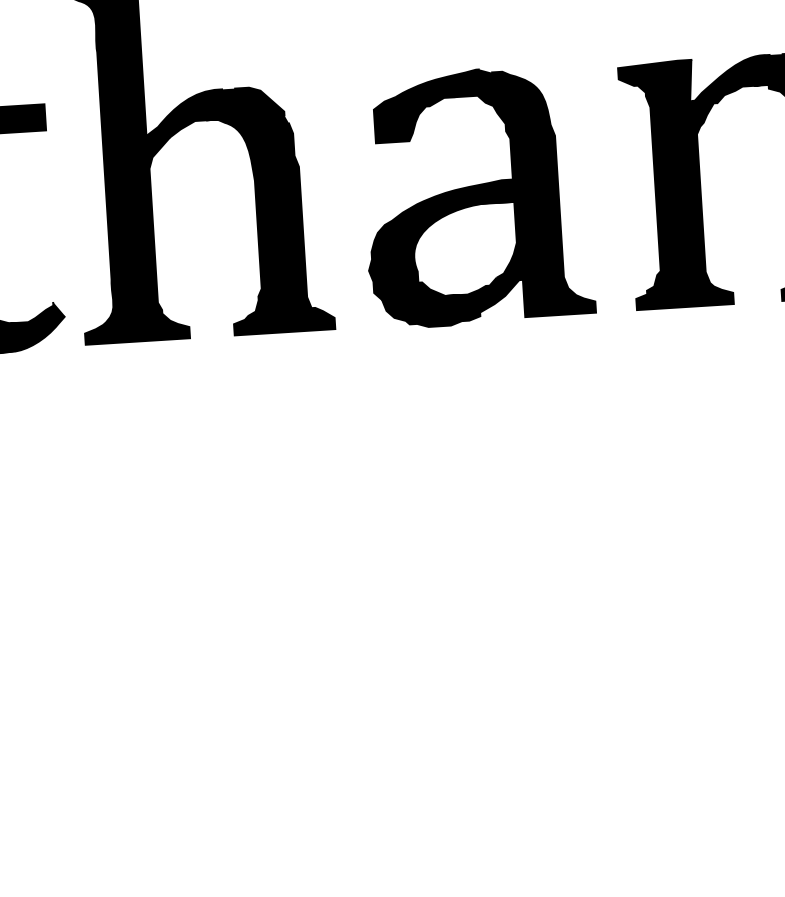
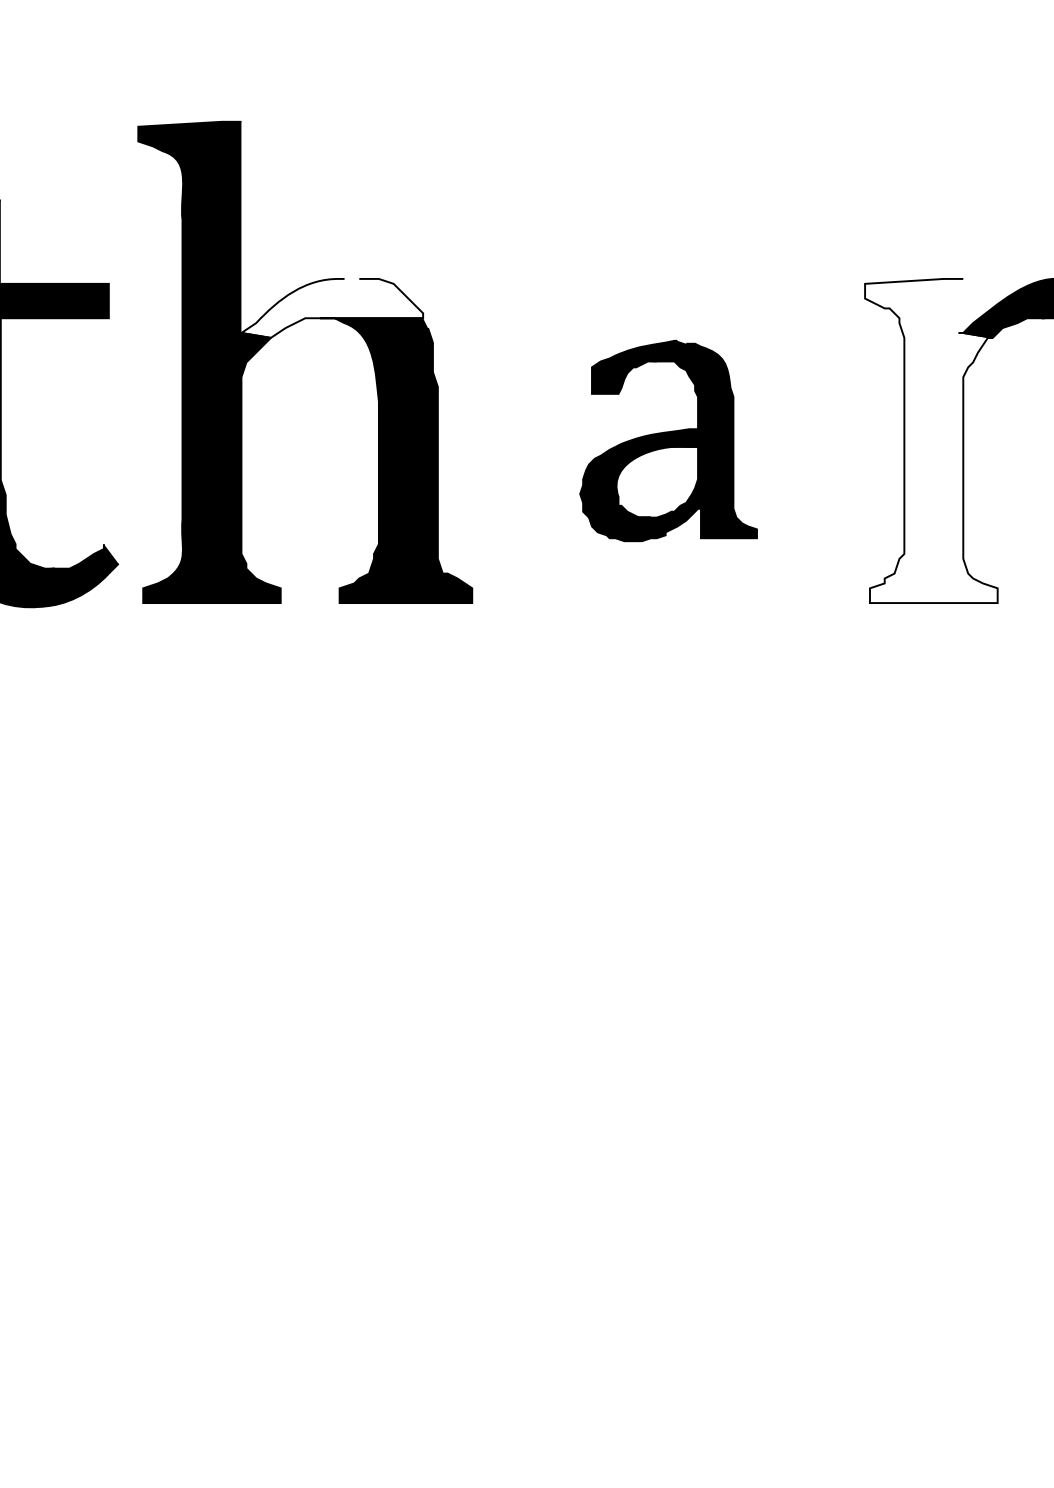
fill: (215, 111) -> (332, 307), removed
fill: (675, 183) -> (931, 440), removed
part: (476, 196) -> (668, 440), size x0.6

